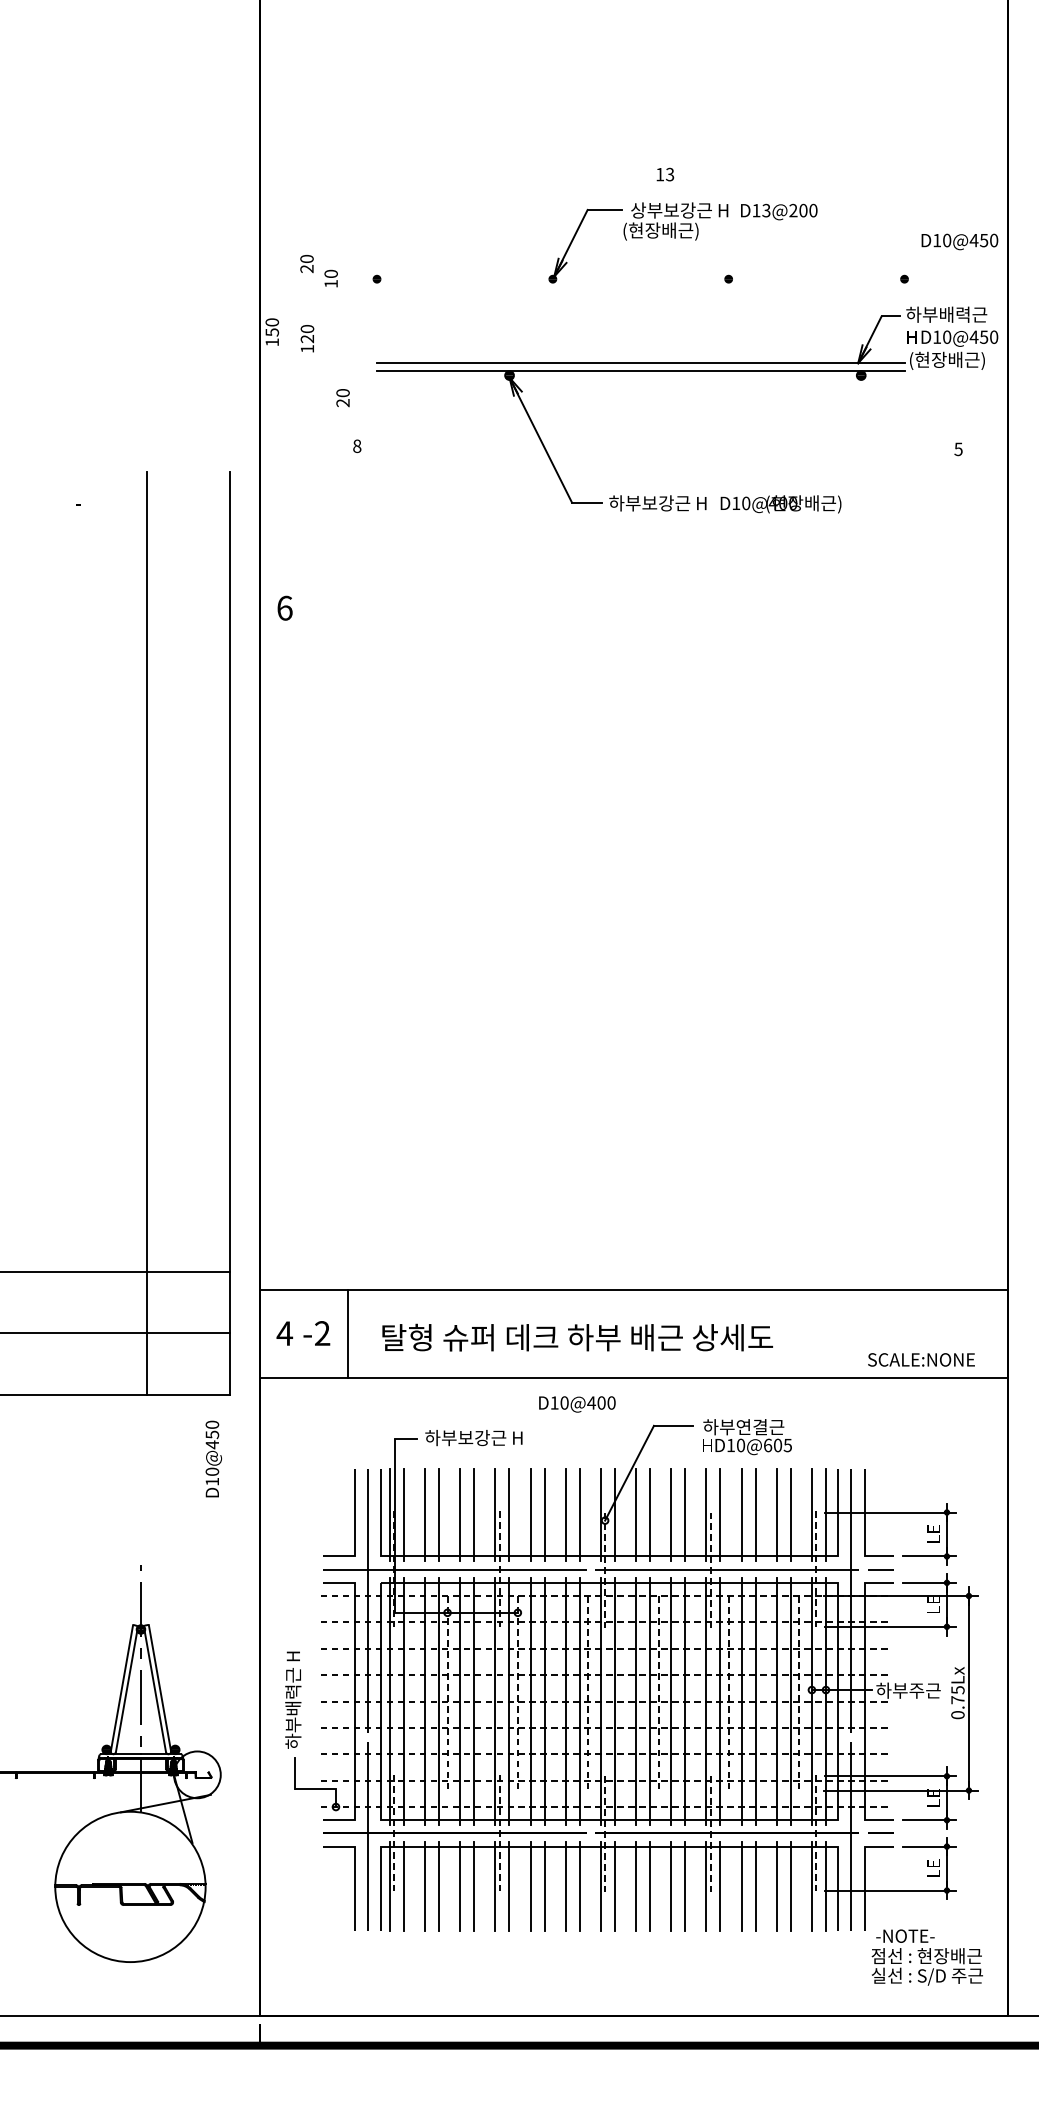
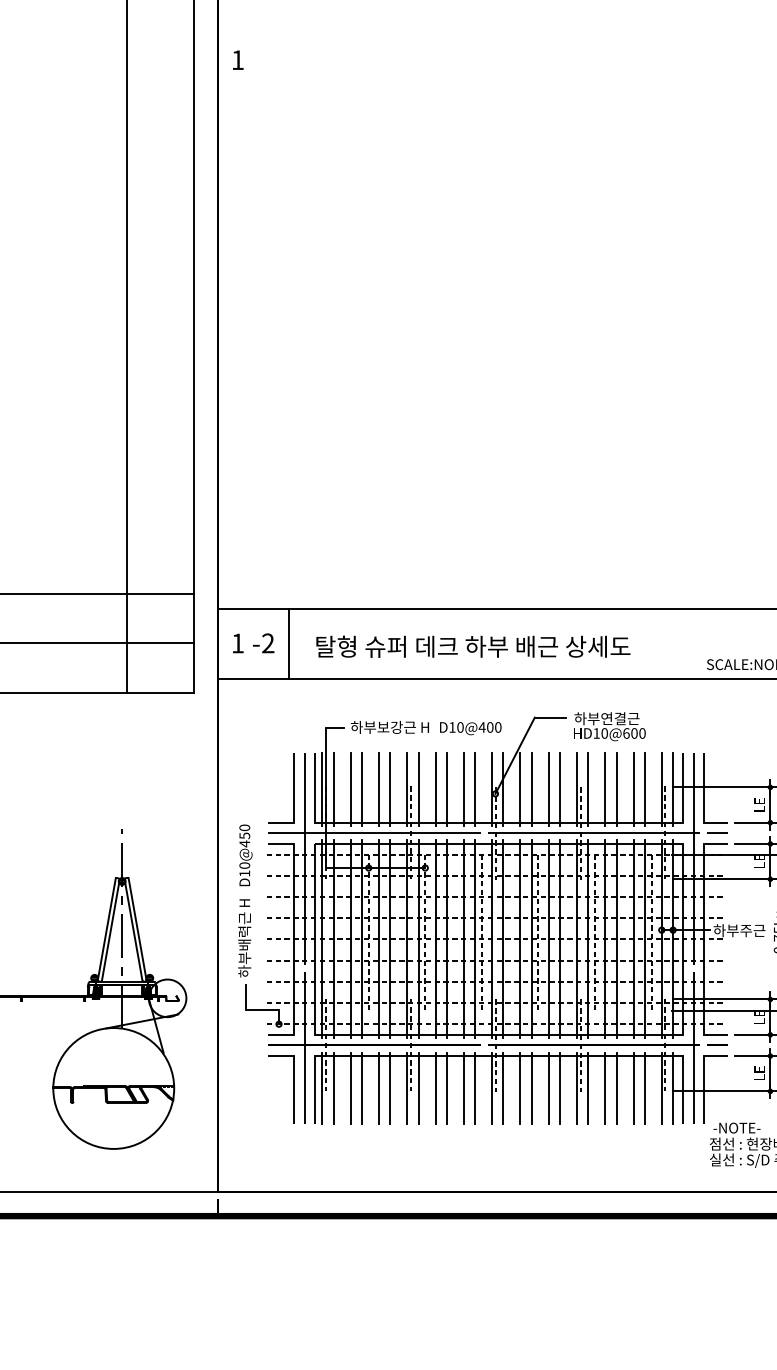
text: (284, 607) -> (237, 59), 6 -> 1
text: (284, 1333) -> (237, 643), 4 -> 1
text: (577, 1404) -> (470, 728), moved
text: (787, 1445) -> (642, 733), D10@605 -> D10@600
text: (213, 1458) -> (245, 854), moved

